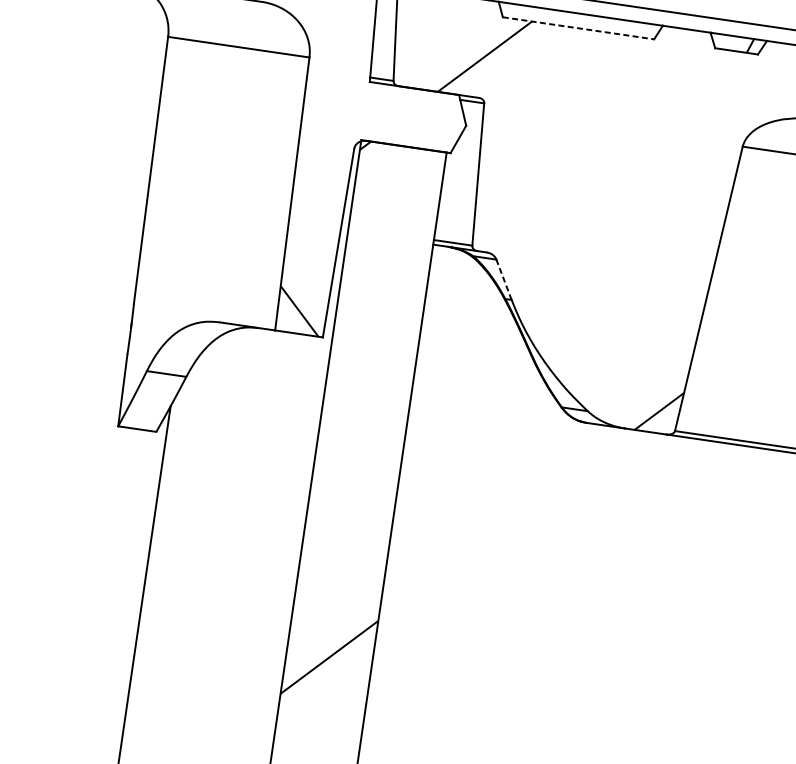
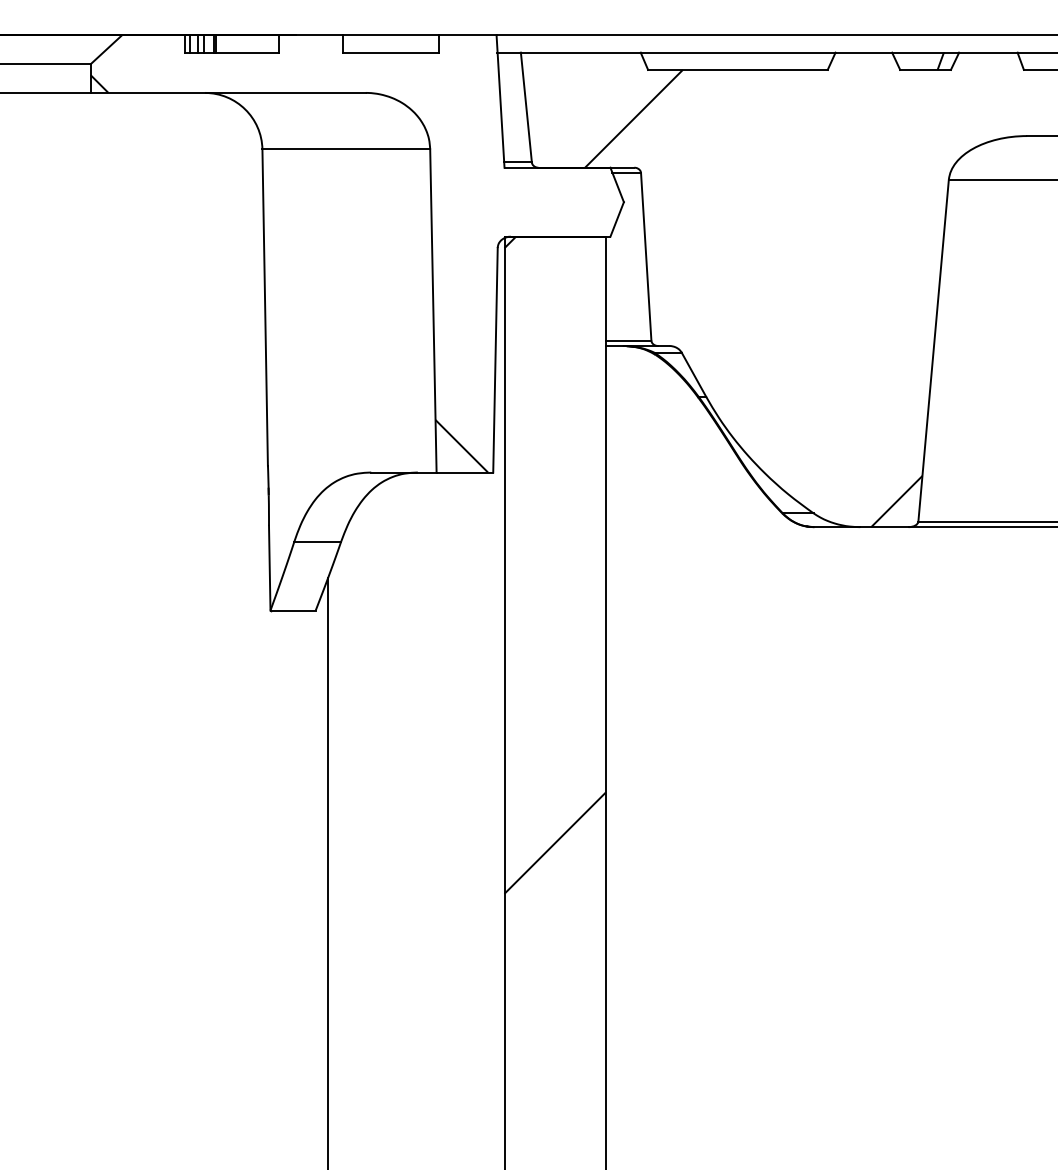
line: (578, 27) -> (737, 69), dashed -> solid
line: (503, 279) -> (693, 374), dashed -> solid

